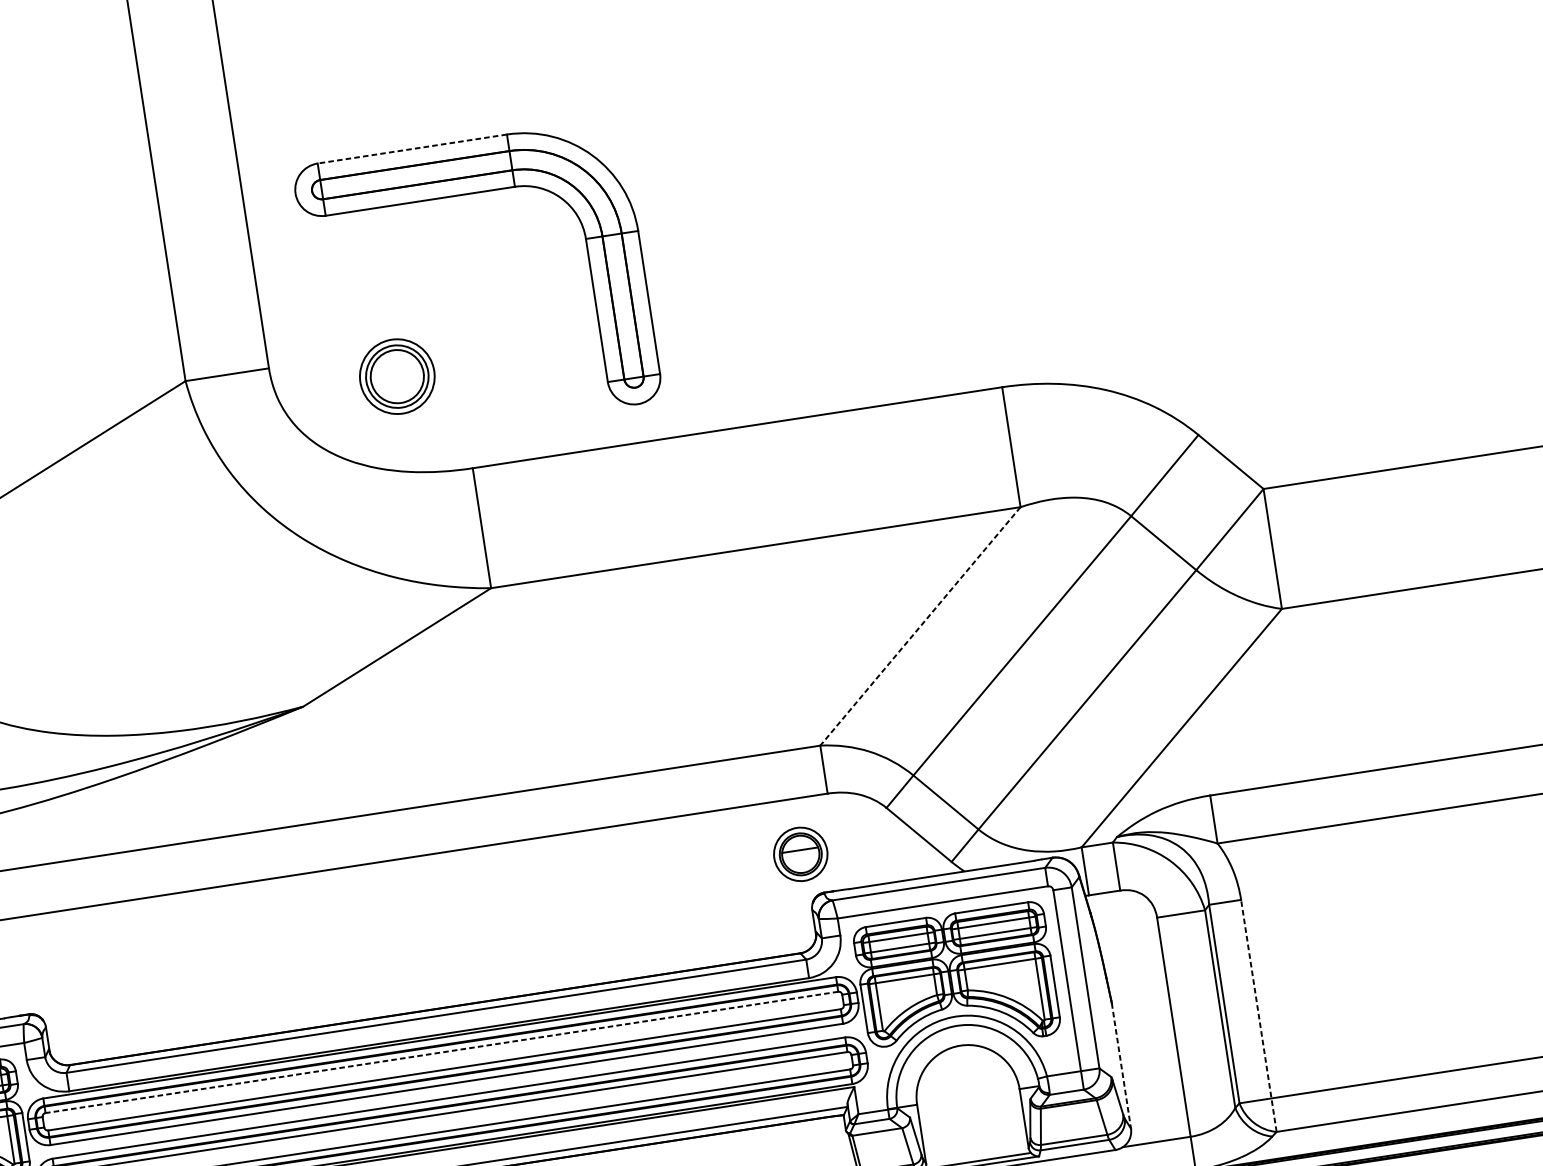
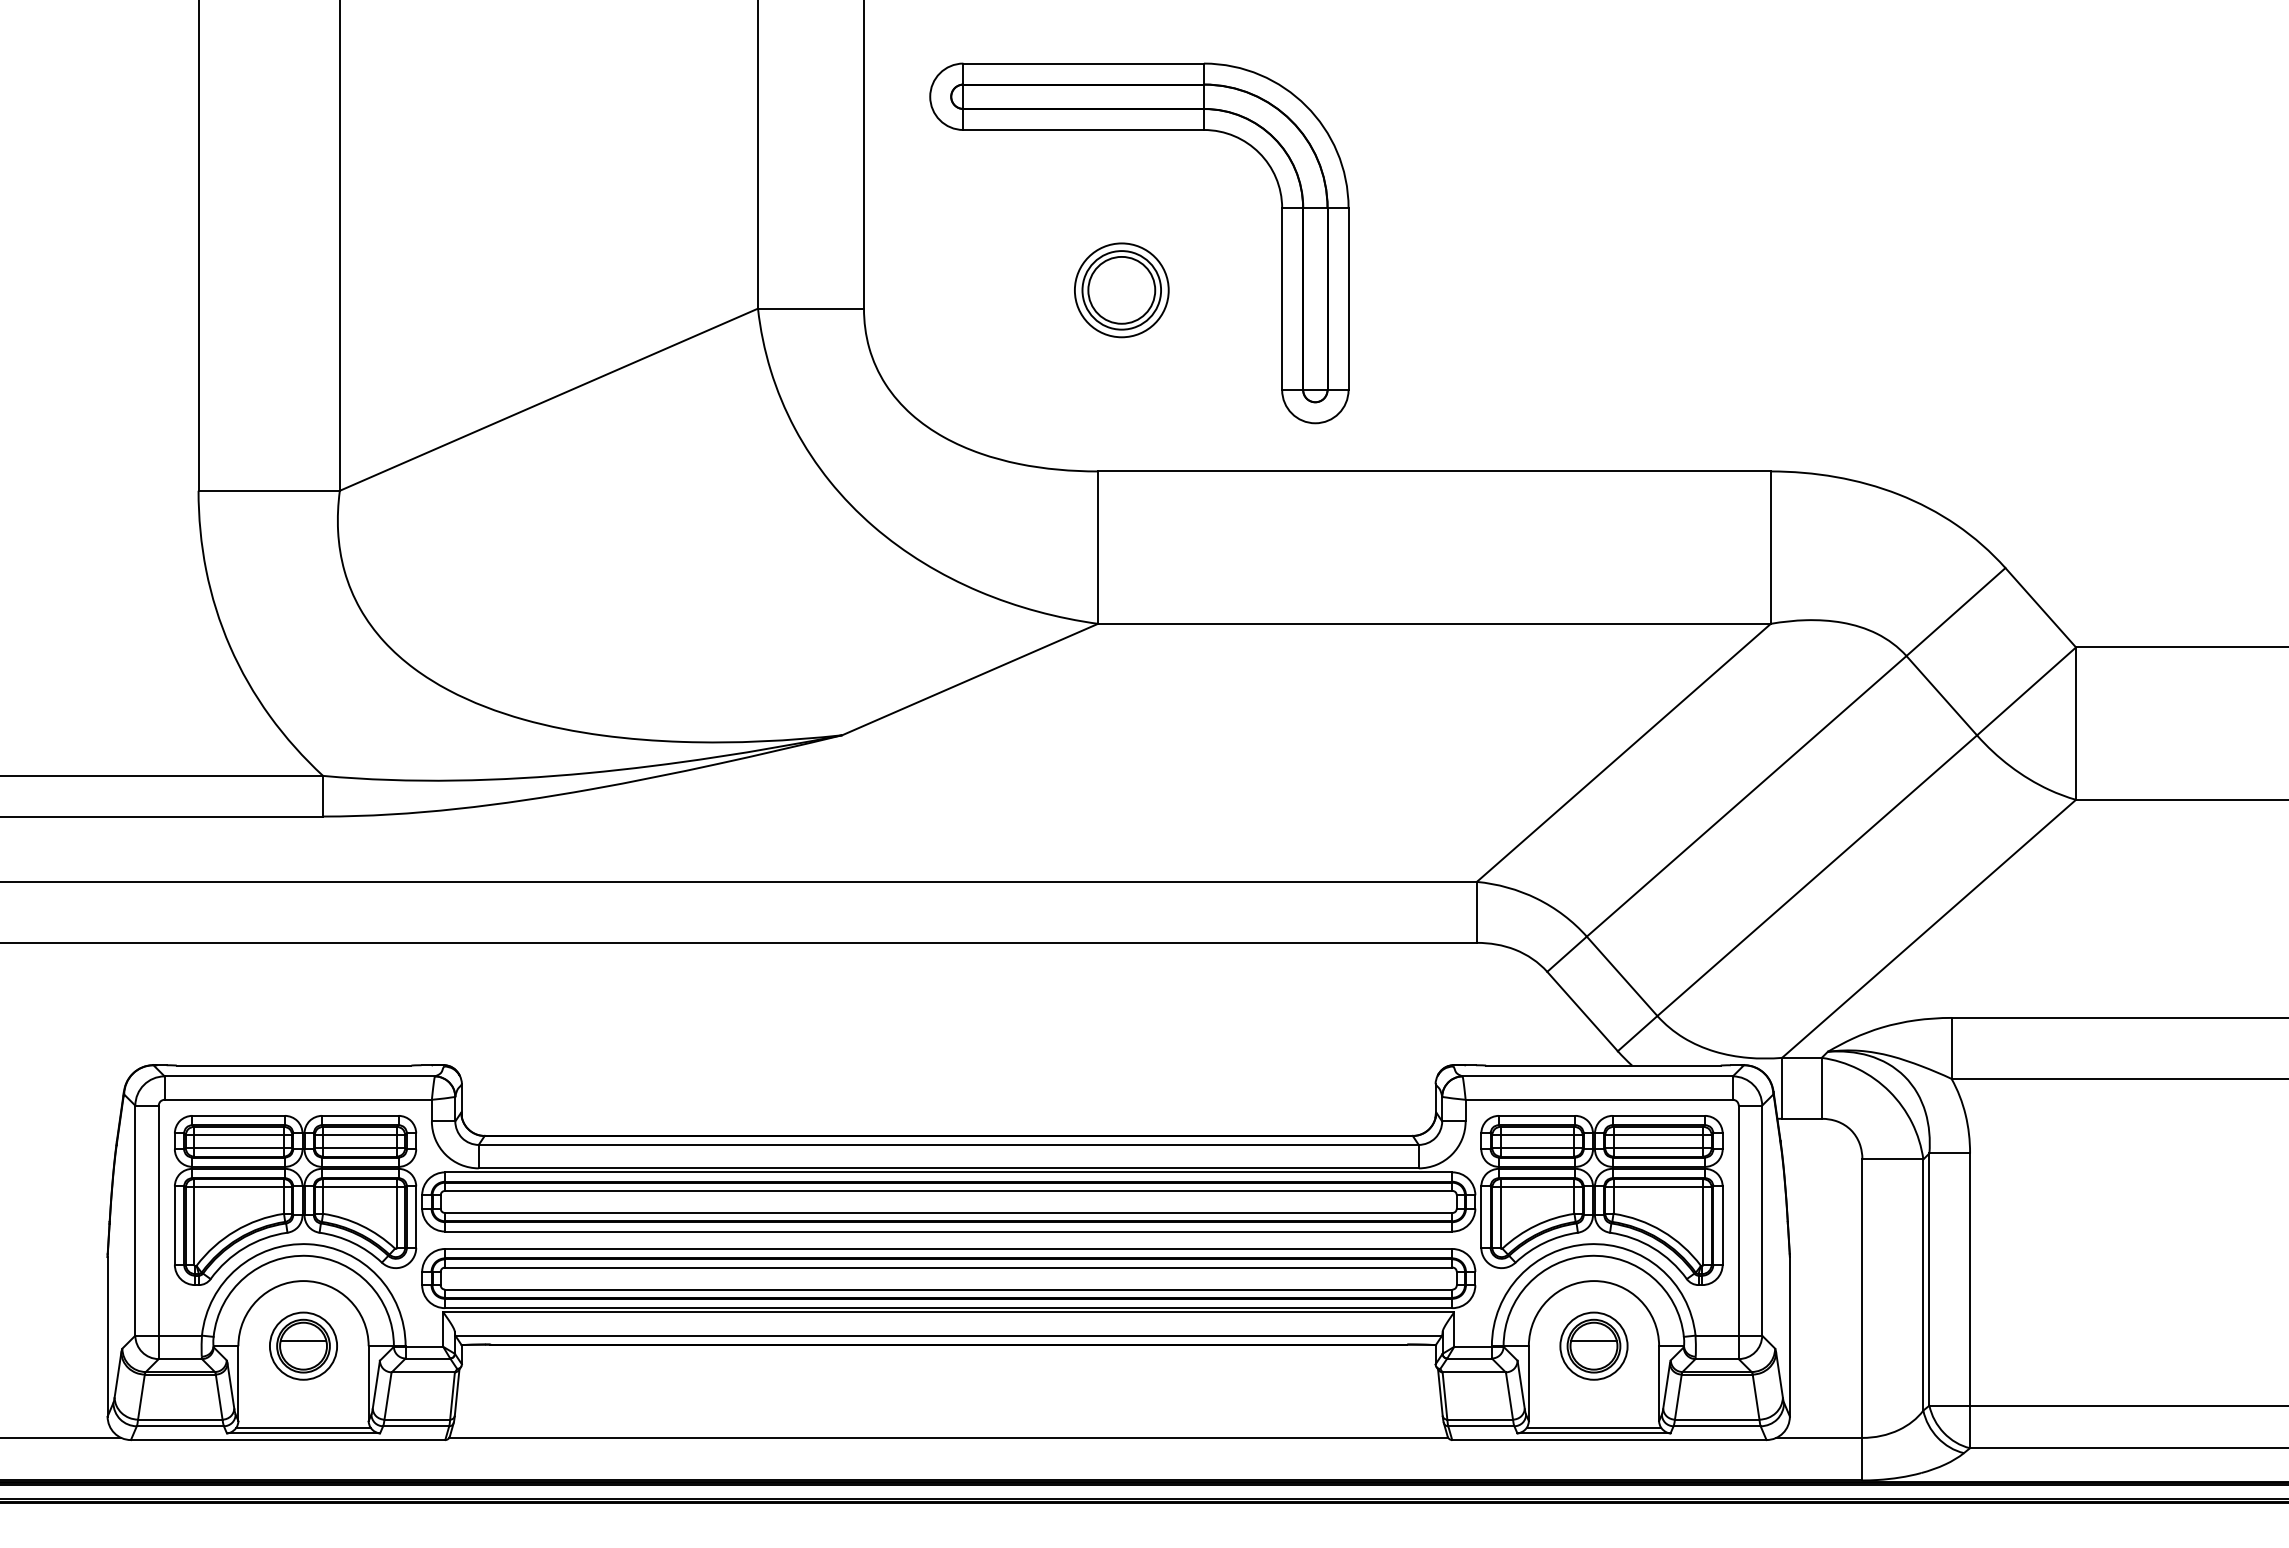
line: (412, 148) -> (1083, 63), dashed -> solid
part: (397, 376) -> (1121, 290), moved
line: (920, 626) -> (1623, 752), dashed -> solid
part: (800, 853) -> (1593, 1345), moved
line: (1259, 1015) -> (1970, 1300), dashed -> solid
line: (441, 1052) -> (948, 1190), dashed -> solid
line: (1121, 1065) -> (1789, 1336), dashed -> solid

